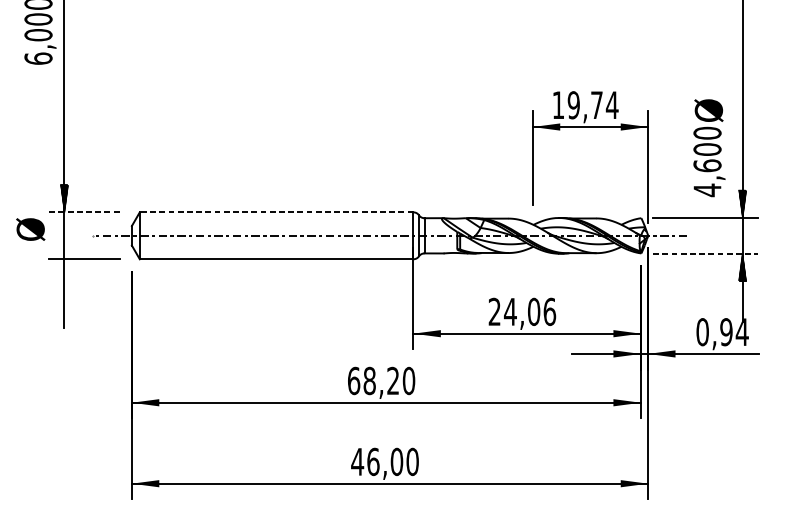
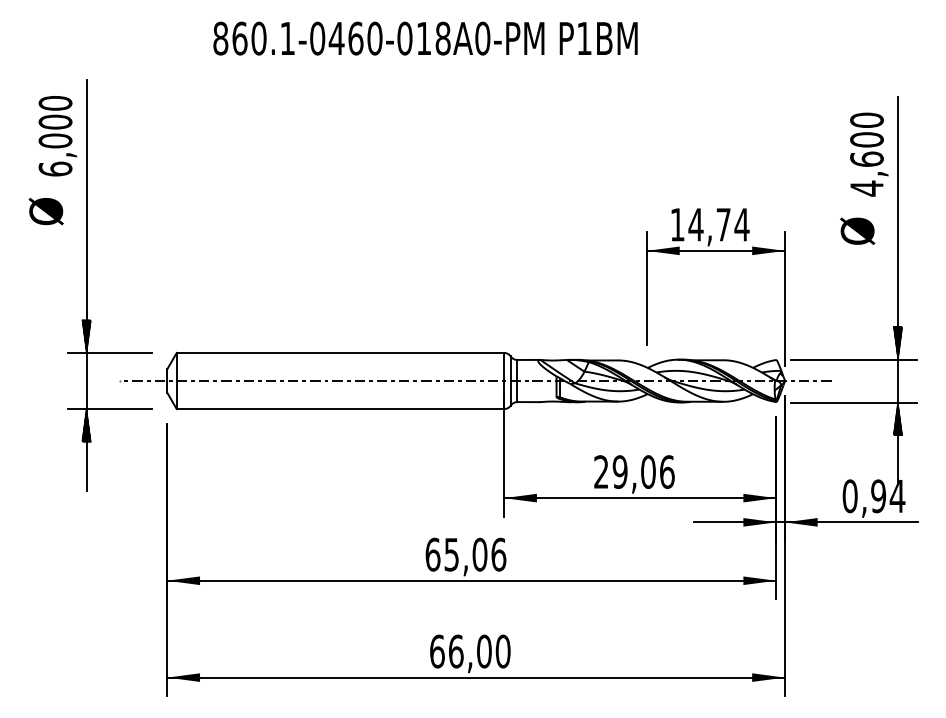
text: (573, 104) -> (695, 224), 19,74 -> 14,74
text: (709, 161) -> (869, 154), moved
line: (83, 211) -> (109, 352), dashed -> solid
line: (276, 211) -> (340, 352), dashed -> solid
text: (30, 229) -> (45, 211), moved
line: (705, 253) -> (853, 402), dashed -> solid
hatch: (64, 272) -> (86, 425), added
text: (509, 311) -> (619, 471), 24,06 -> 29,06
text: (389, 380) -> (475, 554), 68,20 -> 65,06
text: (357, 461) -> (437, 651), 46,00 -> 66,00

